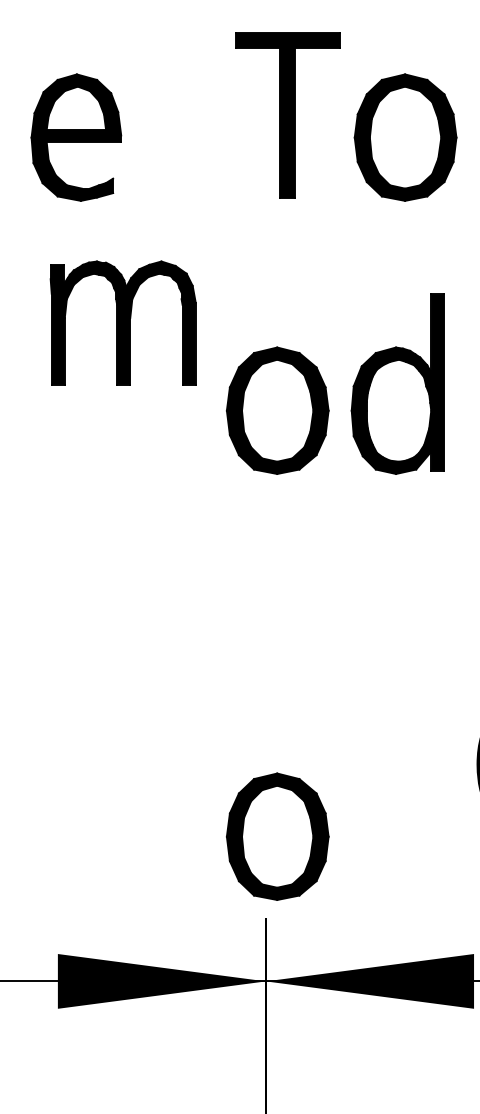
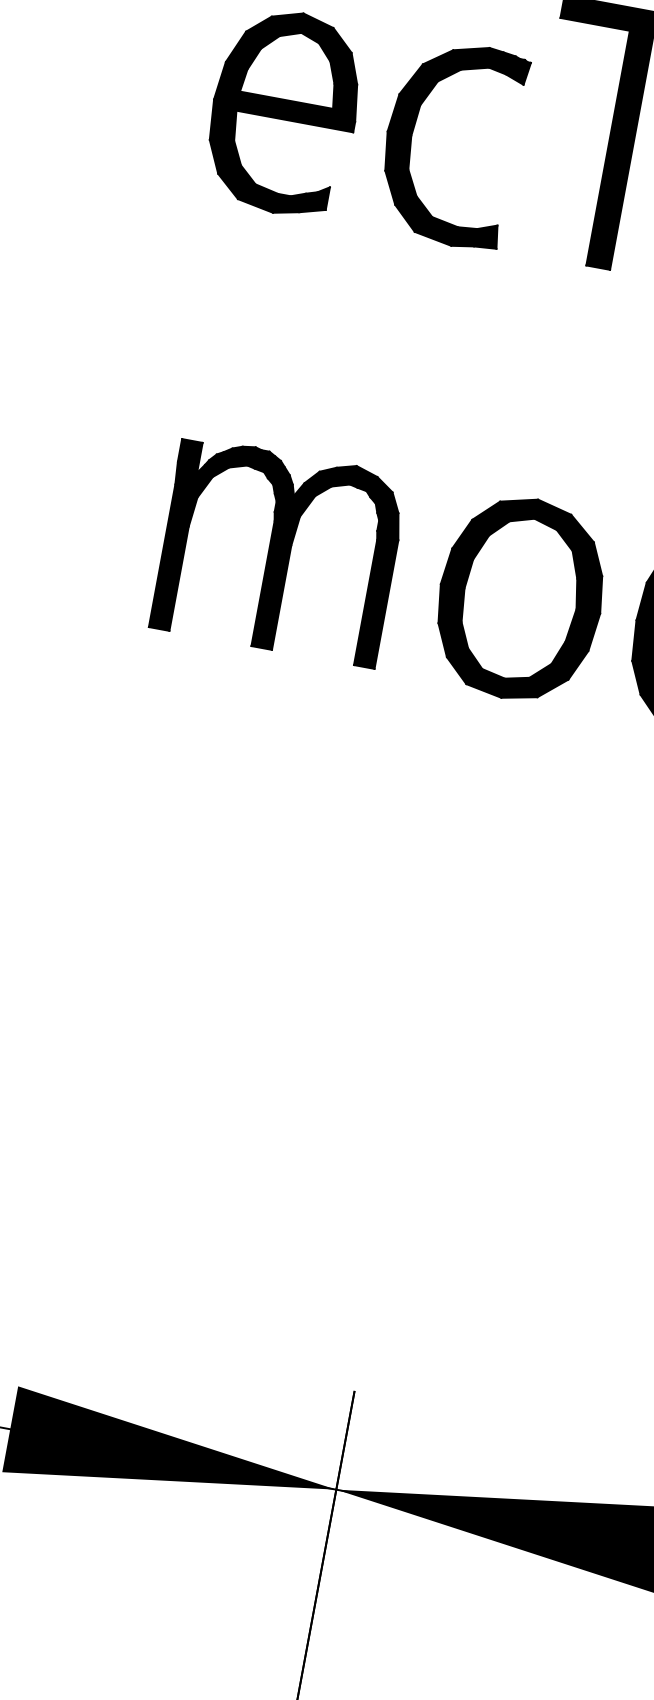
part: (158, 137) -> (413, 135), added
part: (122, 322) -> (277, 550), moved
part: (277, 836) -> (396, 1265), removed

